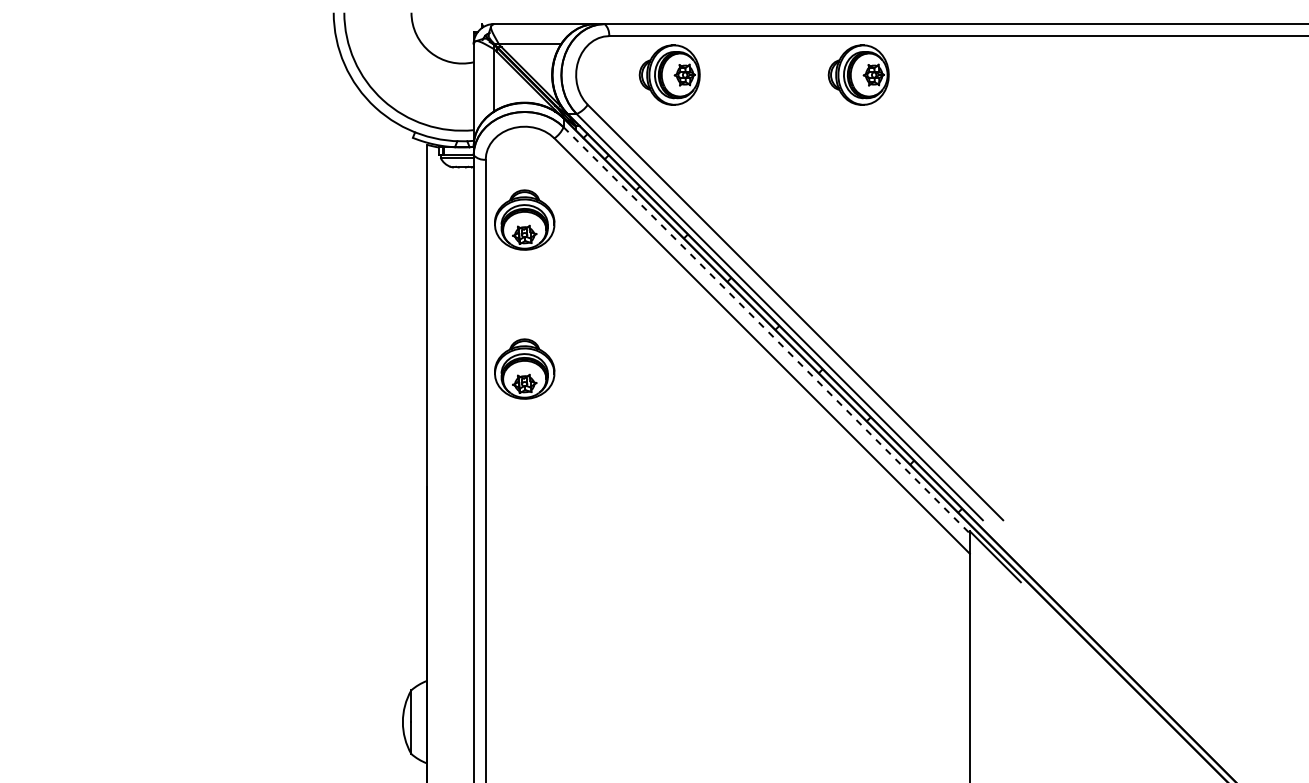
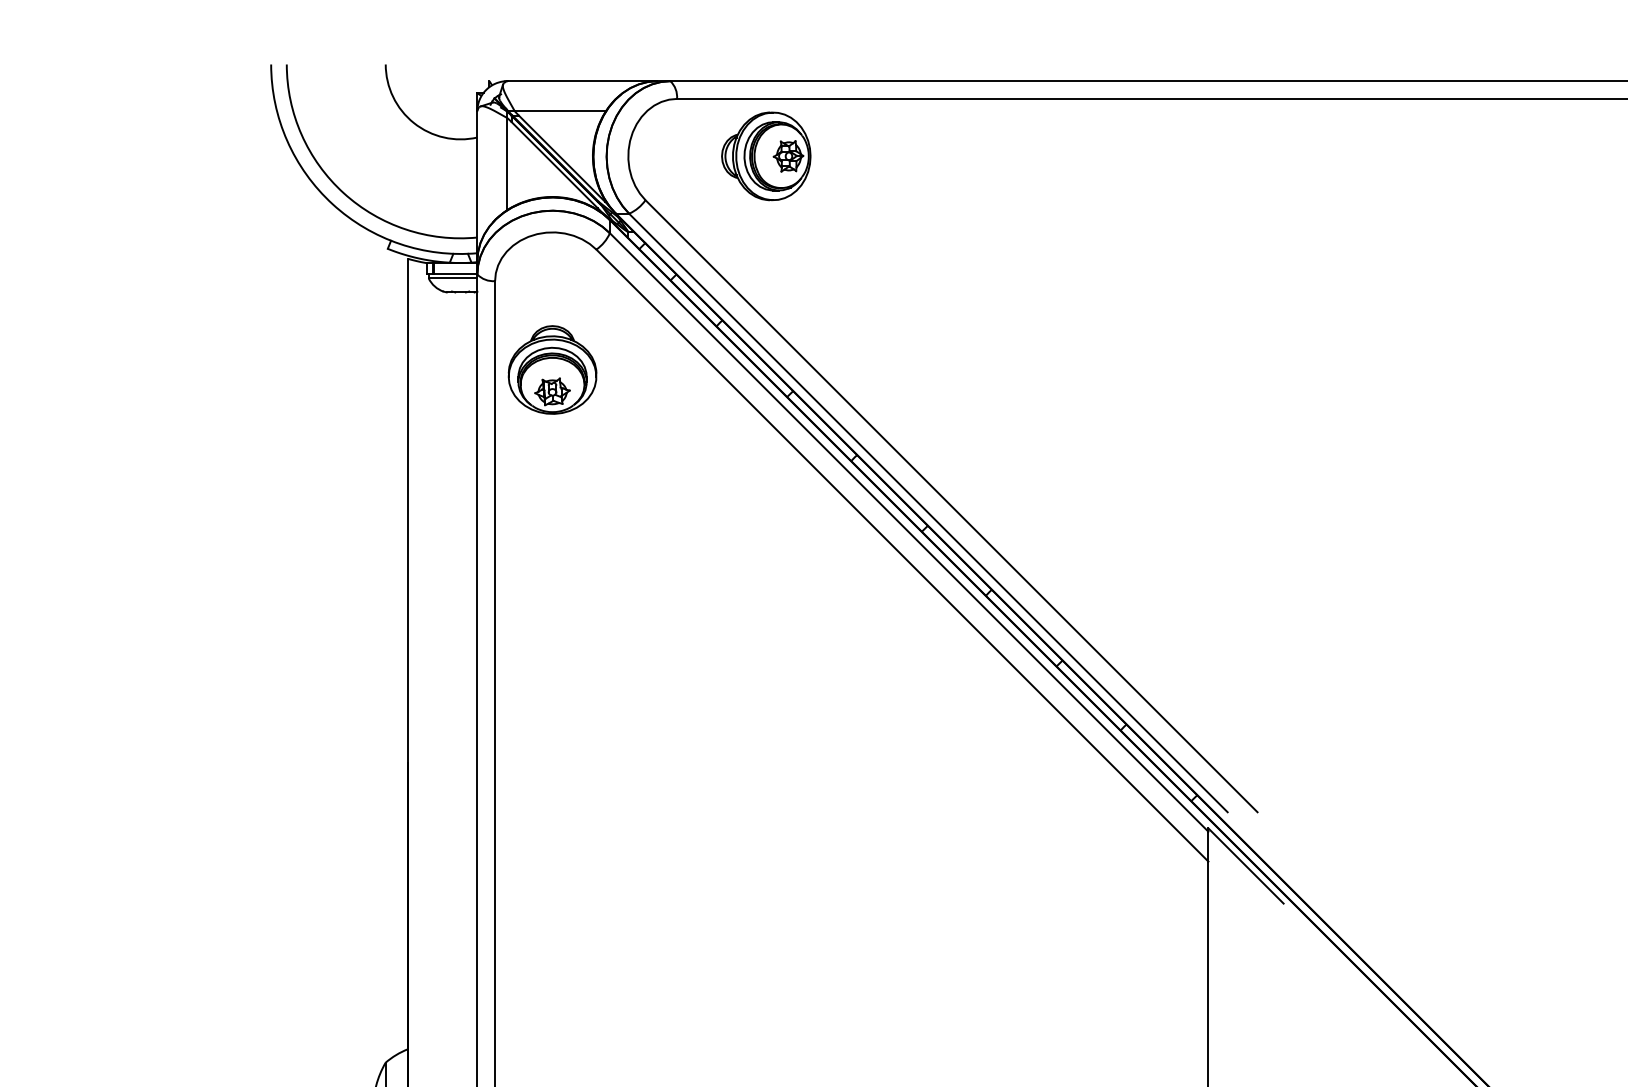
part: (858, 74) -> (1044, 155), removed
line: (767, 330) -> (910, 532), dashed -> solid
part: (524, 368) -> (552, 588), removed

